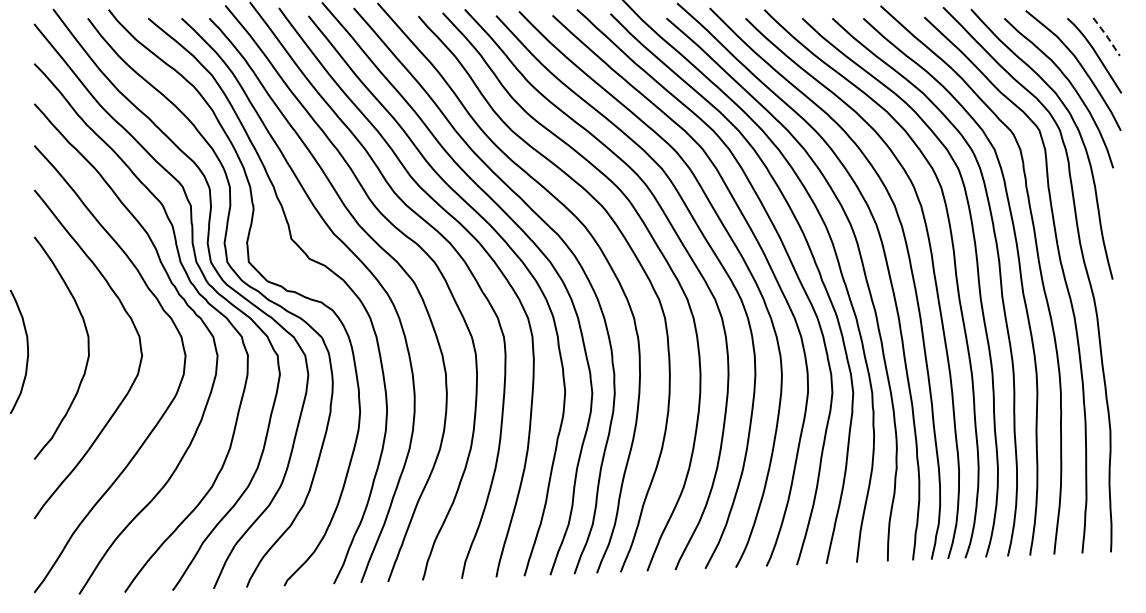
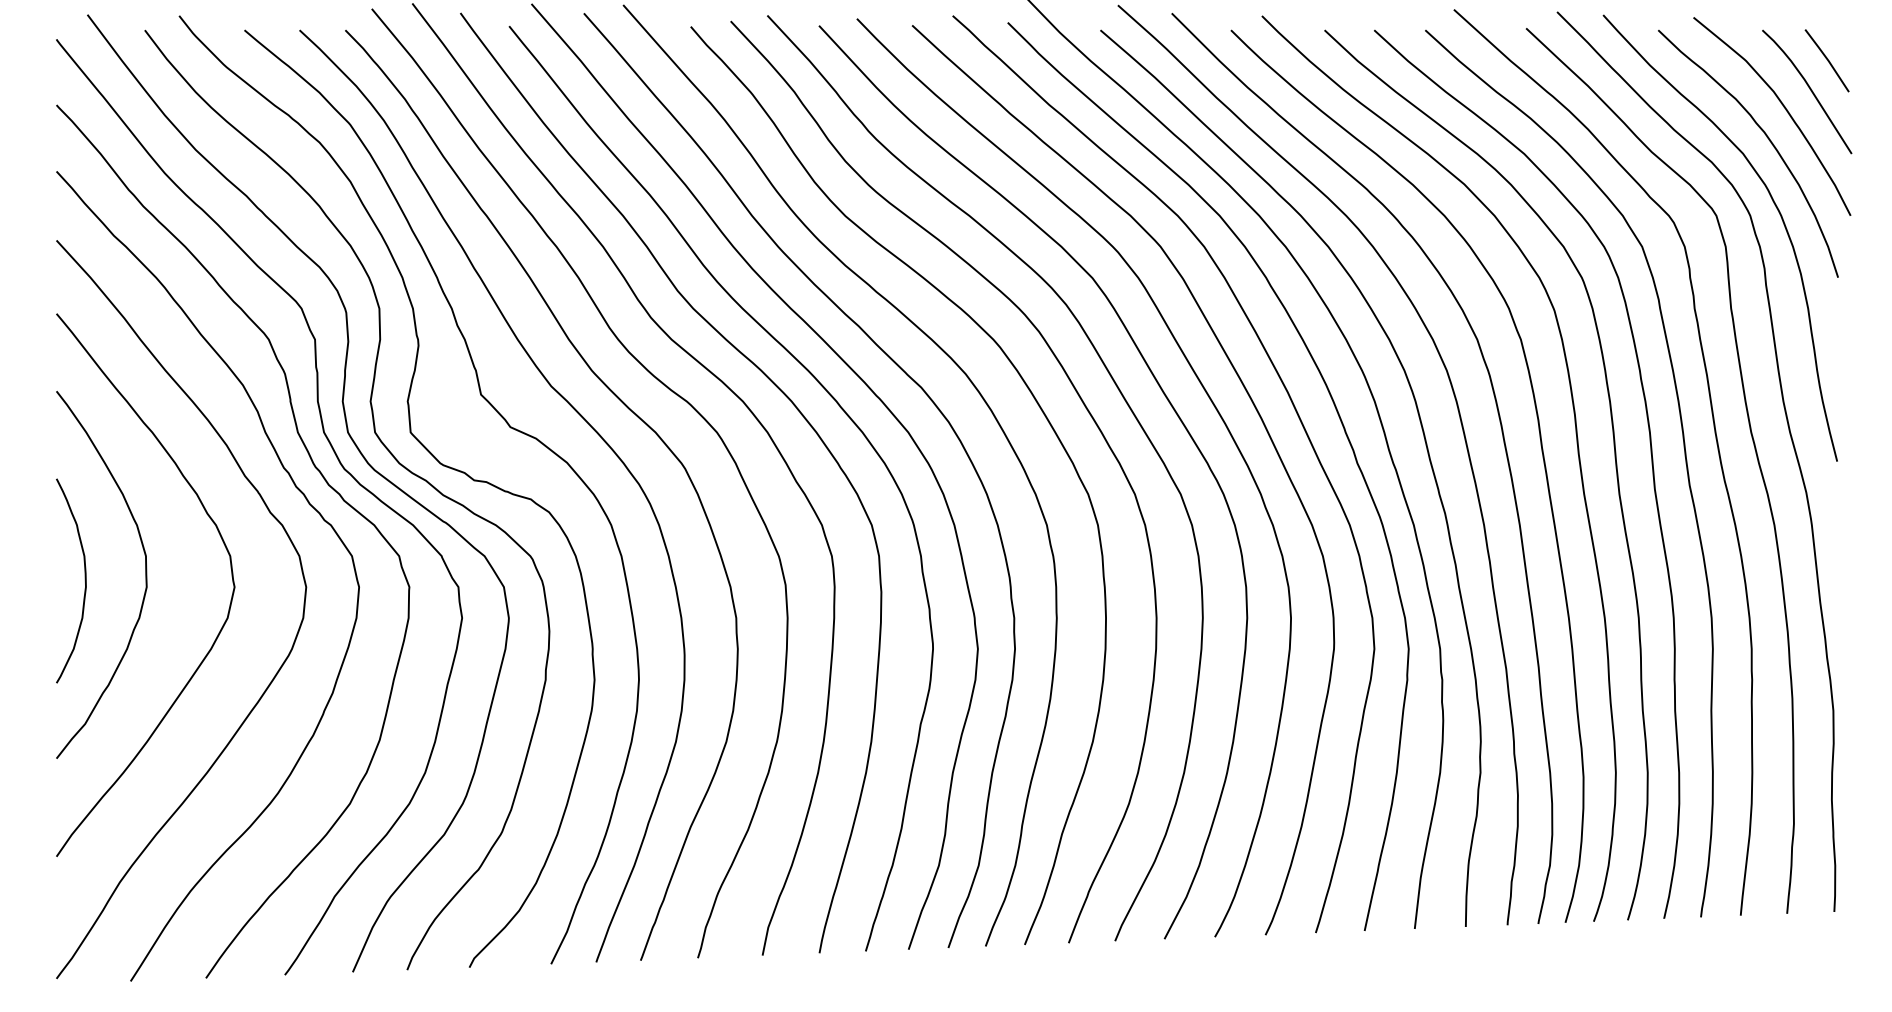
line: (1107, 36) -> (1828, 60), dashed -> solid
curve: (27, 351) -> (84, 580), moved

